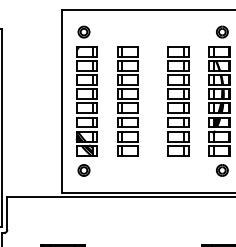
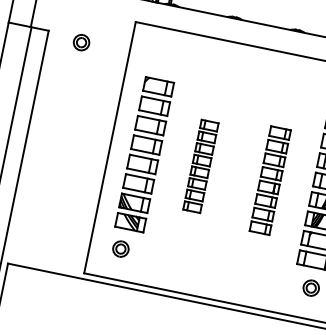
part: (83, 31) -> (81, 41), moved
part: (127, 101) -> (200, 166), size x0.6
part: (178, 101) -> (270, 180), size x0.7

